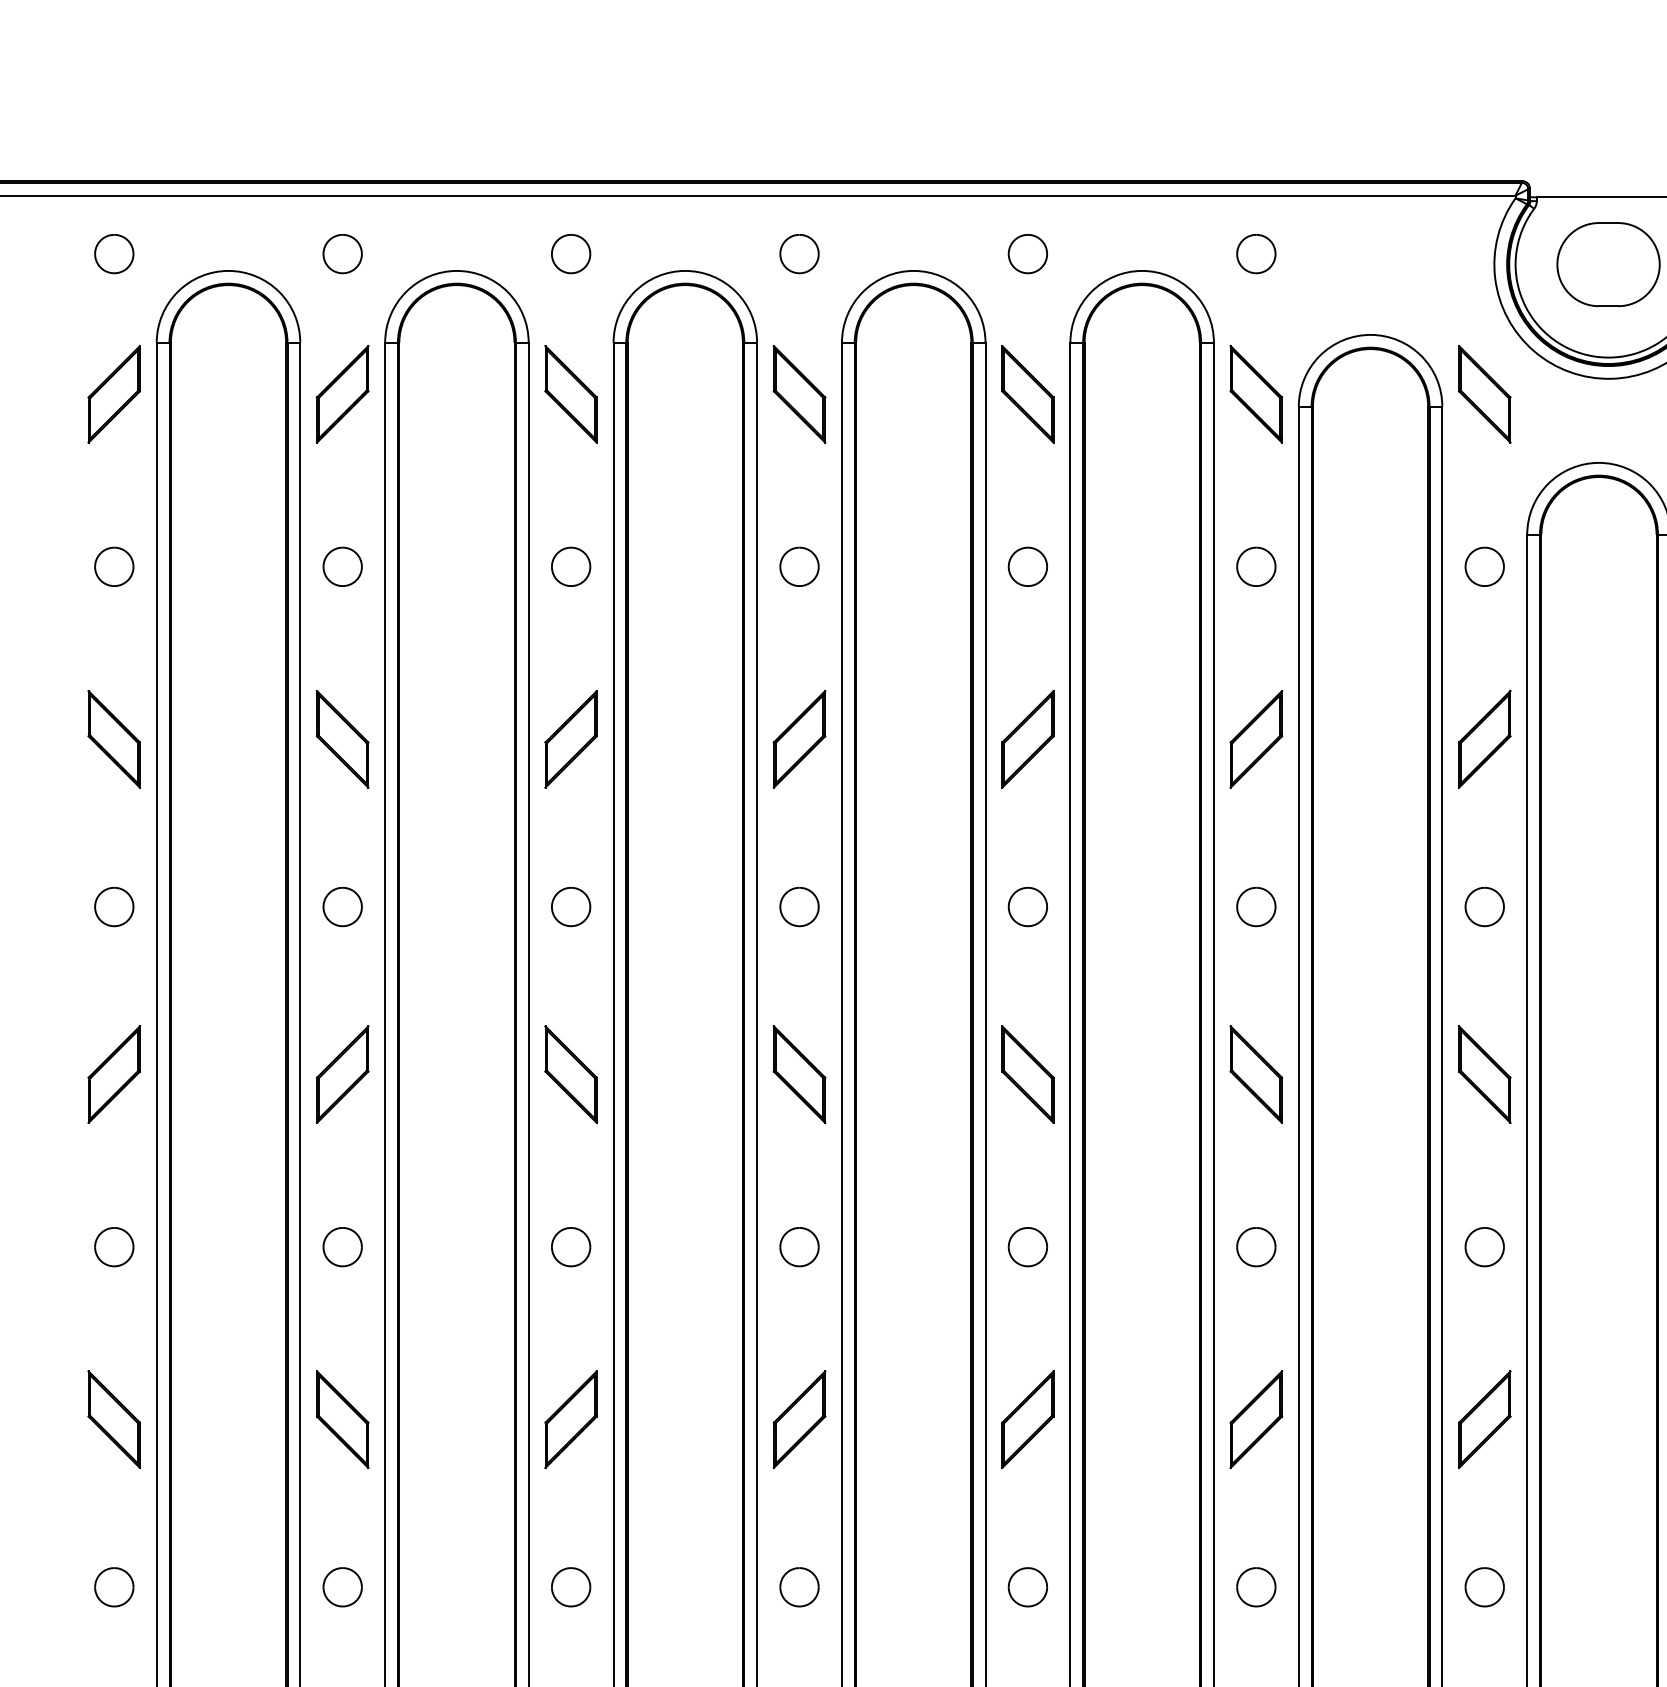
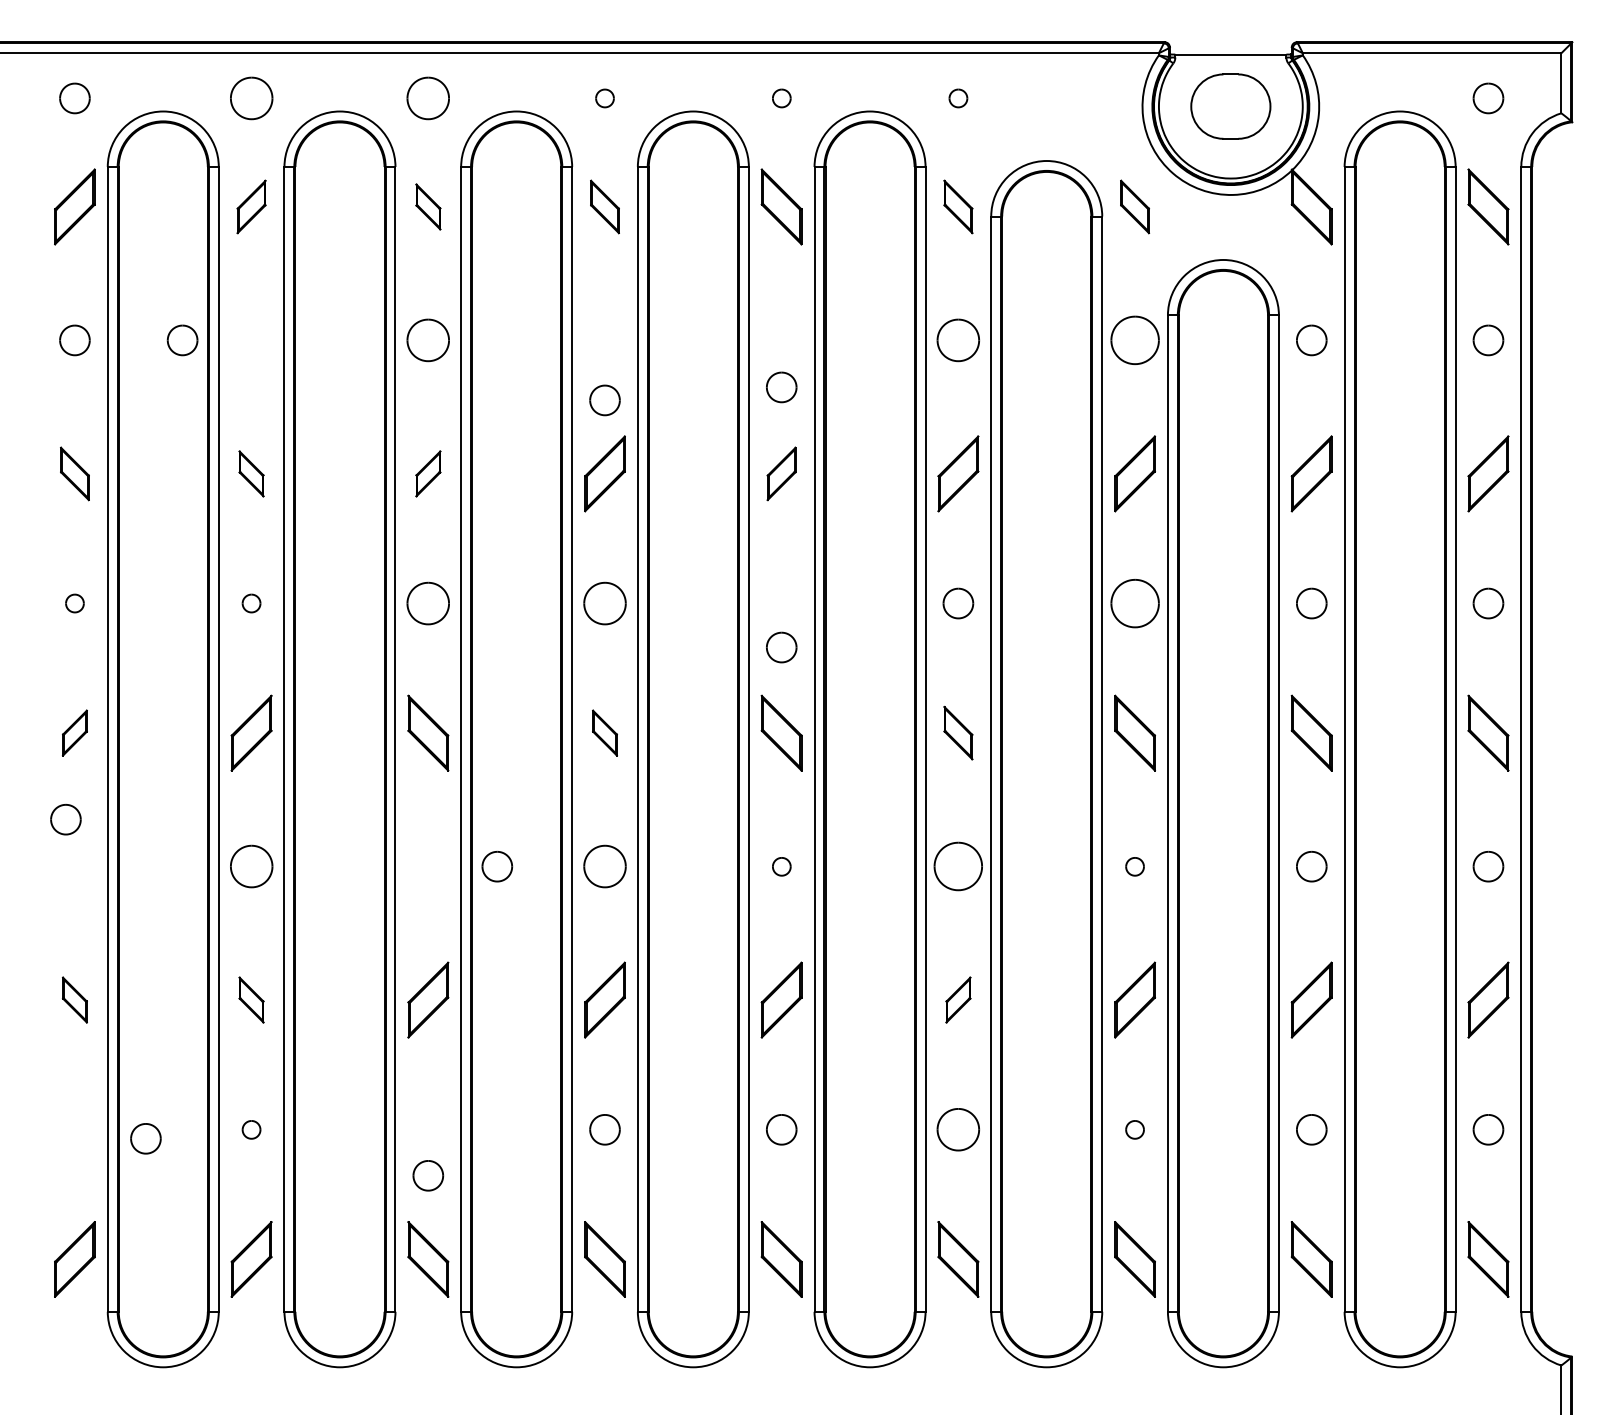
part: (342, 254) -> (251, 98), size x1.4
part: (571, 254) -> (428, 98), size x1.4
part: (798, 254) -> (604, 98), size x0.6
part: (1027, 254) -> (781, 98), size x0.6
part: (1256, 254) -> (958, 98), size x0.6
part: (342, 393) -> (251, 206), size x0.7
part: (571, 393) -> (428, 206), size x0.6
part: (798, 393) -> (604, 206), size x0.7
part: (1256, 393) -> (958, 206), size x0.7
part: (1483, 393) -> (1134, 206), size x0.7
part: (342, 566) -> (182, 340), moved
part: (571, 566) -> (428, 340), size x1.4
part: (798, 566) -> (604, 400), moved
part: (1027, 566) -> (781, 387), moved
part: (1256, 566) -> (958, 340), size x1.4
part: (1483, 566) -> (1134, 340), size x1.6
part: (113, 738) -> (74, 473), size x0.7
part: (342, 738) -> (251, 473), size x0.6
part: (571, 738) -> (428, 473), size x0.6
part: (1027, 738) -> (781, 473), size x0.7
part: (113, 906) -> (74, 603), size x0.6
part: (342, 906) -> (251, 603), size x0.6
part: (571, 906) -> (428, 603), size x1.4
part: (798, 906) -> (604, 603), size x1.4
part: (1027, 906) -> (781, 647), moved
part: (1483, 906) -> (1134, 603), size x1.6
part: (113, 1073) -> (74, 732), size x0.6
part: (798, 1073) -> (604, 732), size x0.6
part: (1256, 1073) -> (958, 732), size x0.7
part: (113, 1246) -> (65, 819), moved
part: (342, 1246) -> (251, 866), size x1.4
part: (571, 1246) -> (497, 866), moved
part: (798, 1246) -> (604, 866), size x1.4
part: (1027, 1246) -> (781, 866), size x0.6
part: (1256, 1246) -> (958, 866), size x1.6
part: (1483, 1246) -> (1134, 866), size x0.6
part: (113, 1418) -> (74, 999), size x0.6
part: (342, 1418) -> (251, 999), size x0.6
part: (1256, 1418) -> (958, 999), size x0.6
part: (113, 1586) -> (145, 1138), moved
part: (342, 1586) -> (251, 1129), size x0.6
part: (571, 1586) -> (428, 1175), moved
part: (1256, 1586) -> (958, 1129), size x1.4
part: (1483, 1586) -> (1134, 1129), size x0.6

